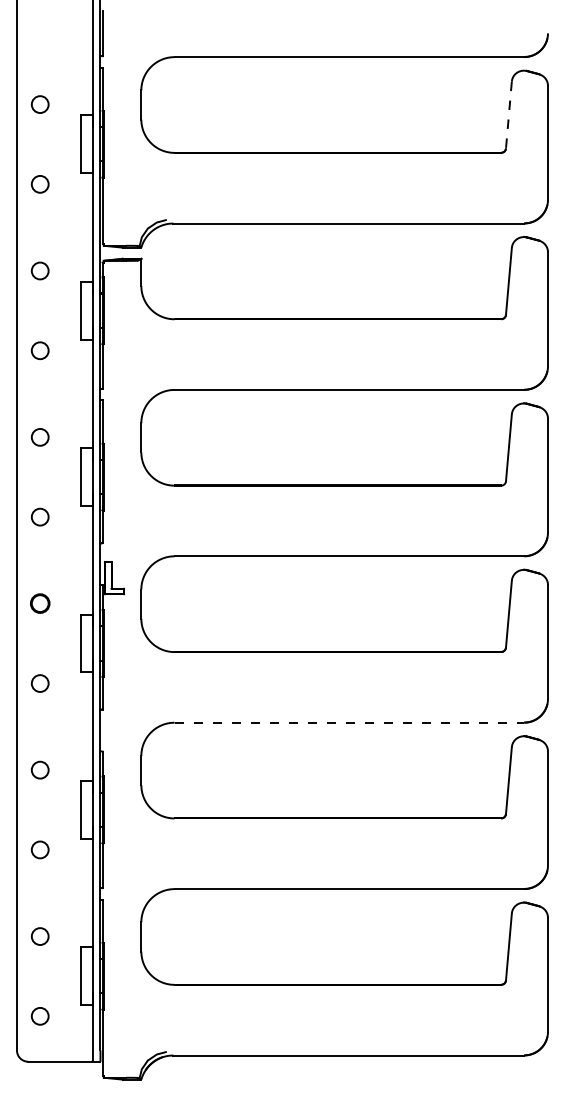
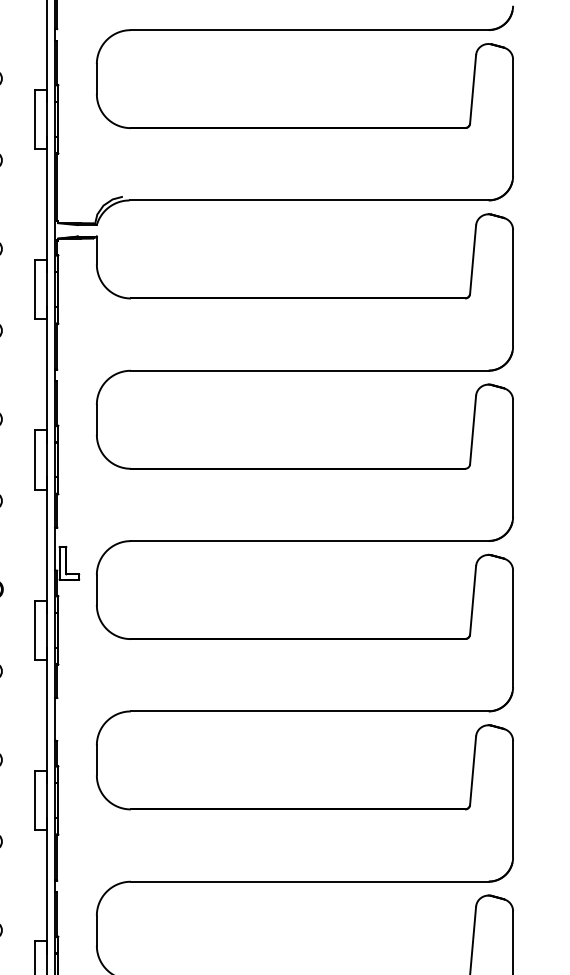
line: (508, 115) -> (472, 89), dashed -> solid
line: (349, 722) -> (309, 711), dashed -> solid

